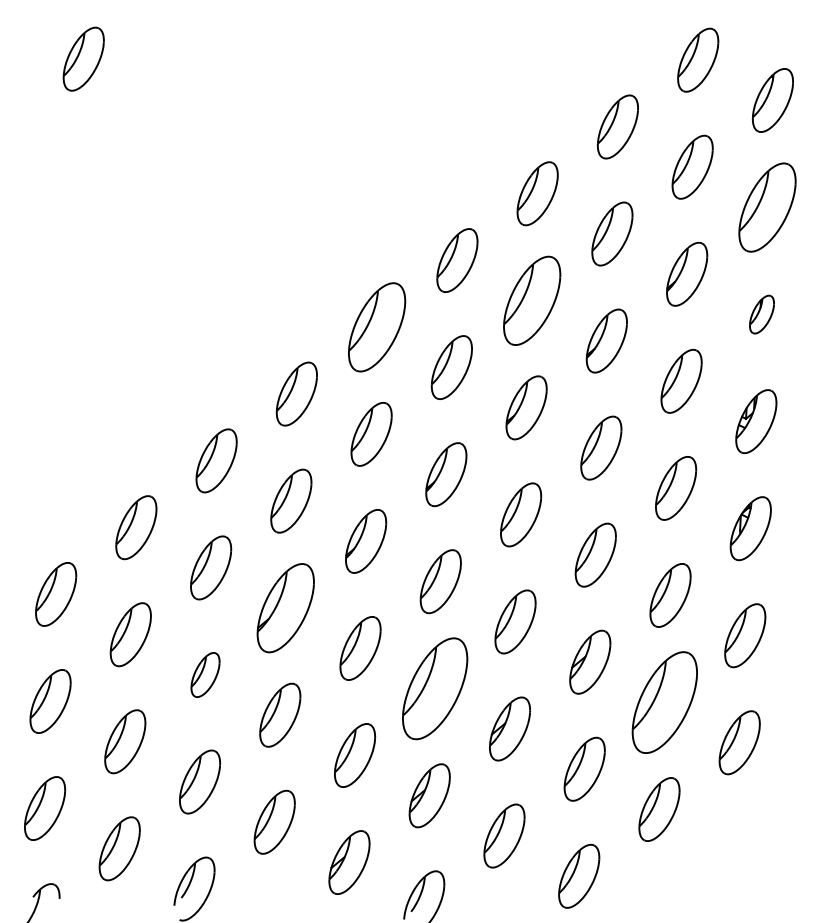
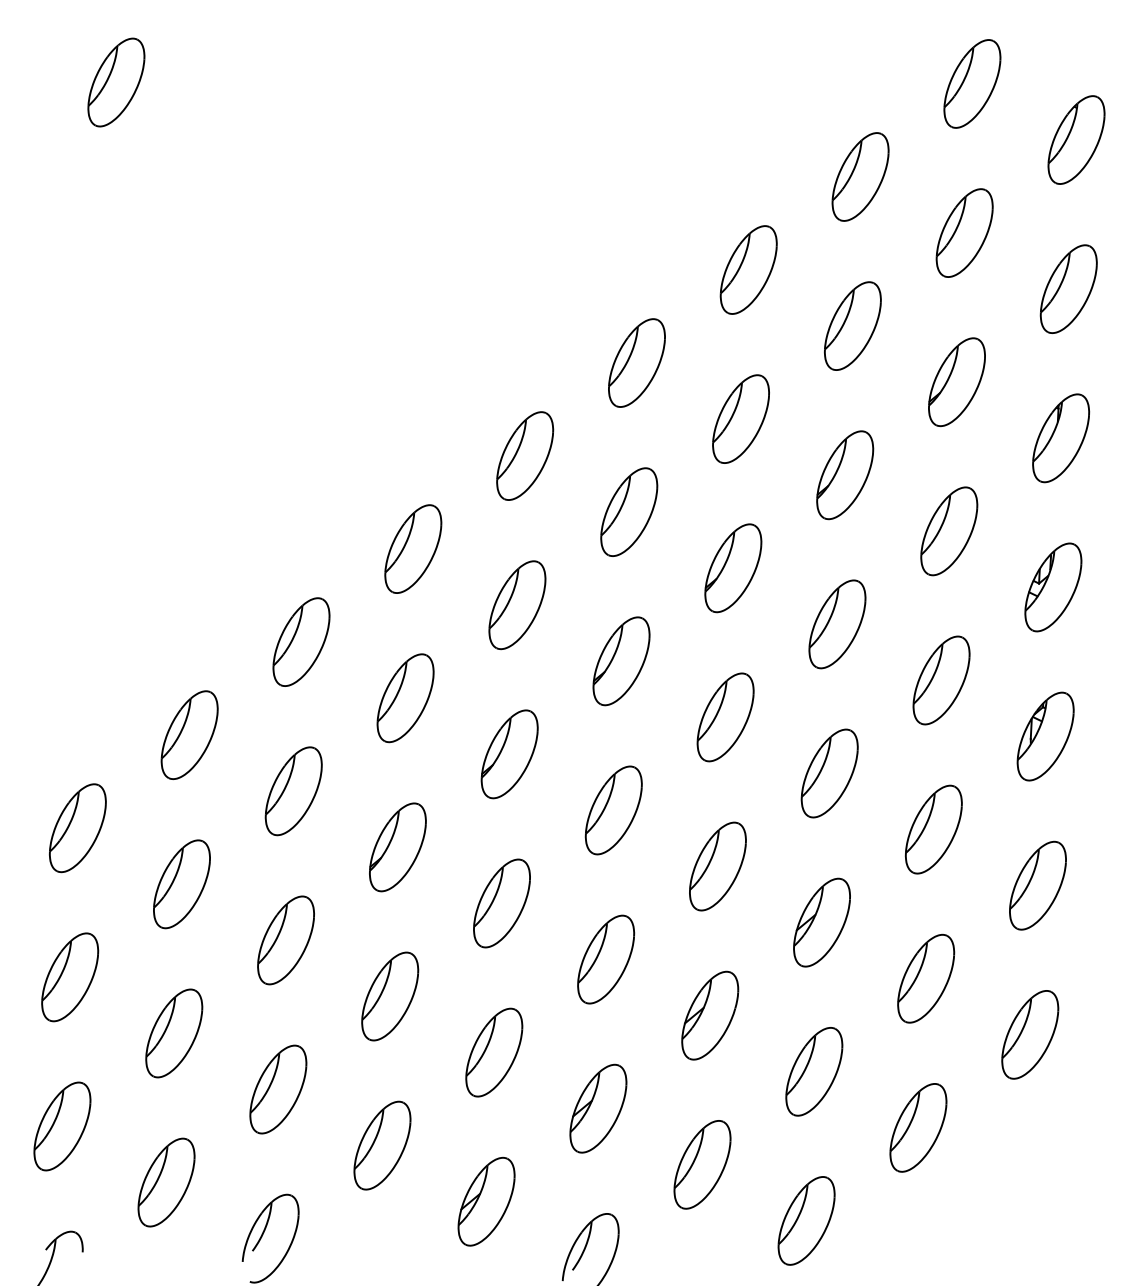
part: (767, 207) -> (1068, 288), size x0.71
part: (531, 300) -> (740, 418), size x0.71
part: (762, 314) -> (1061, 438), size x1.67
part: (377, 326) -> (525, 455), size x0.71
part: (285, 608) -> (397, 847), size x0.71
part: (205, 675) -> (285, 940), size x1.43
part: (435, 688) -> (606, 959), size x0.62
part: (665, 702) -> (926, 978), size x0.62

